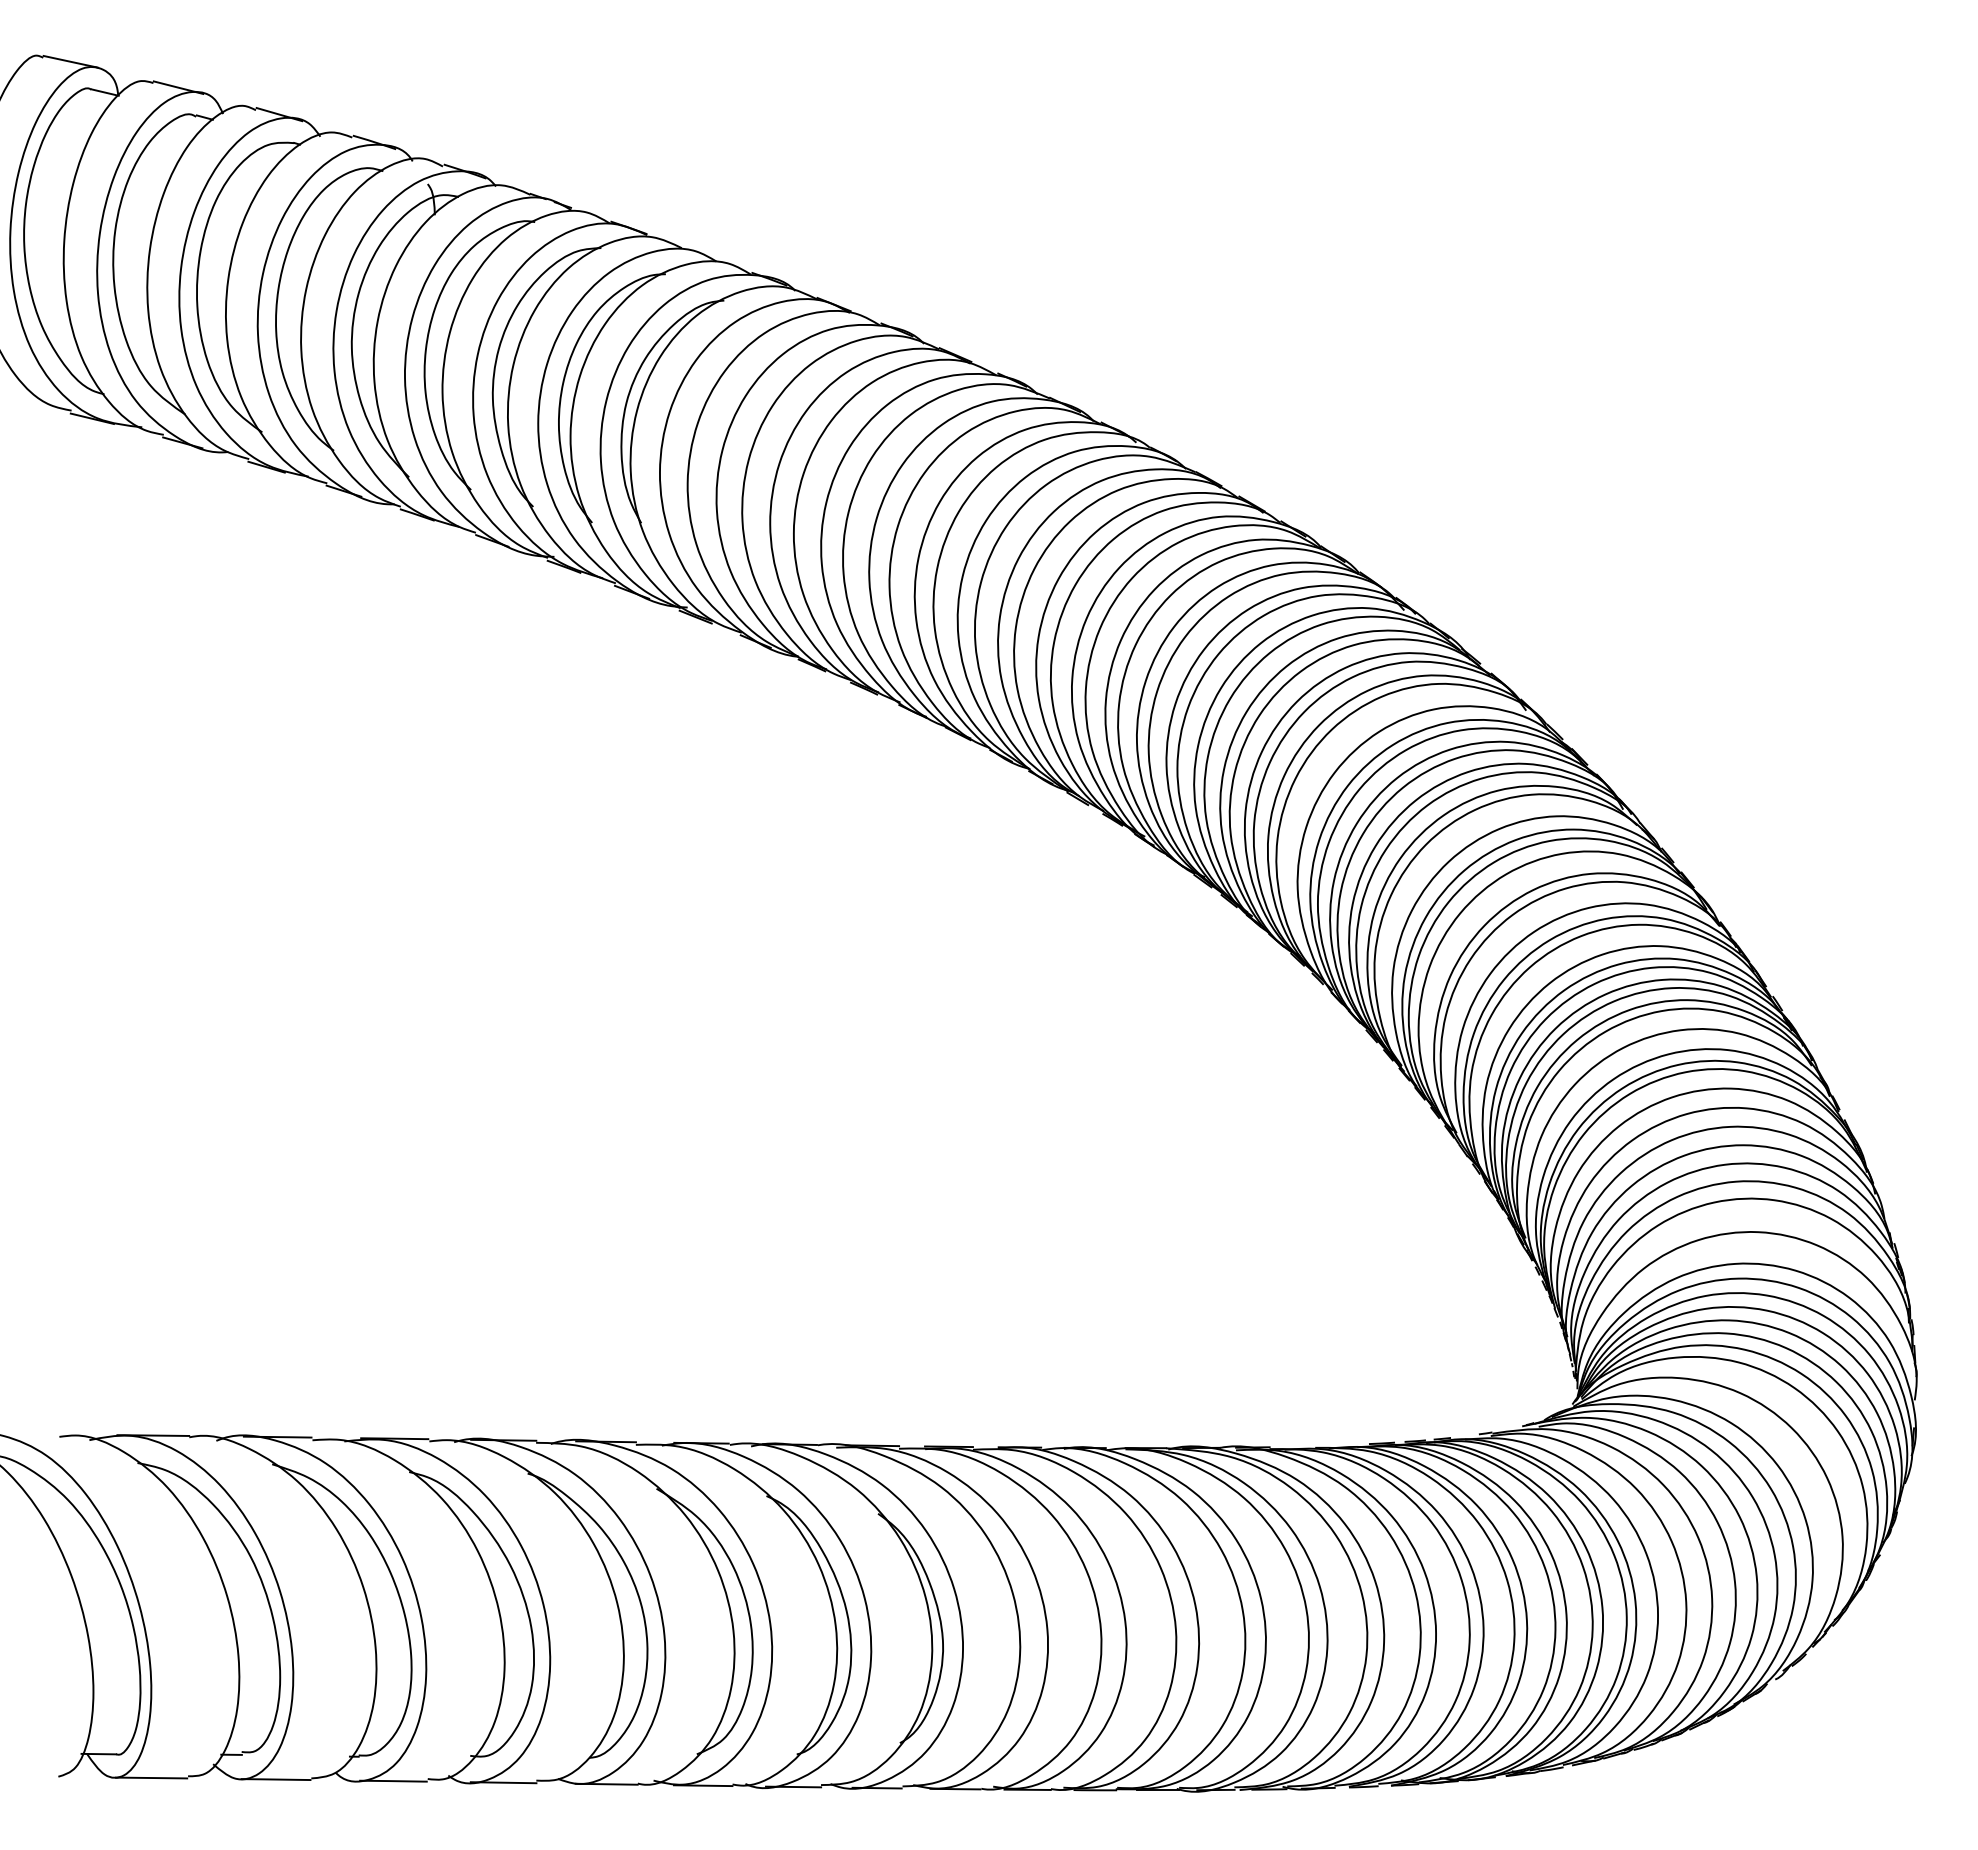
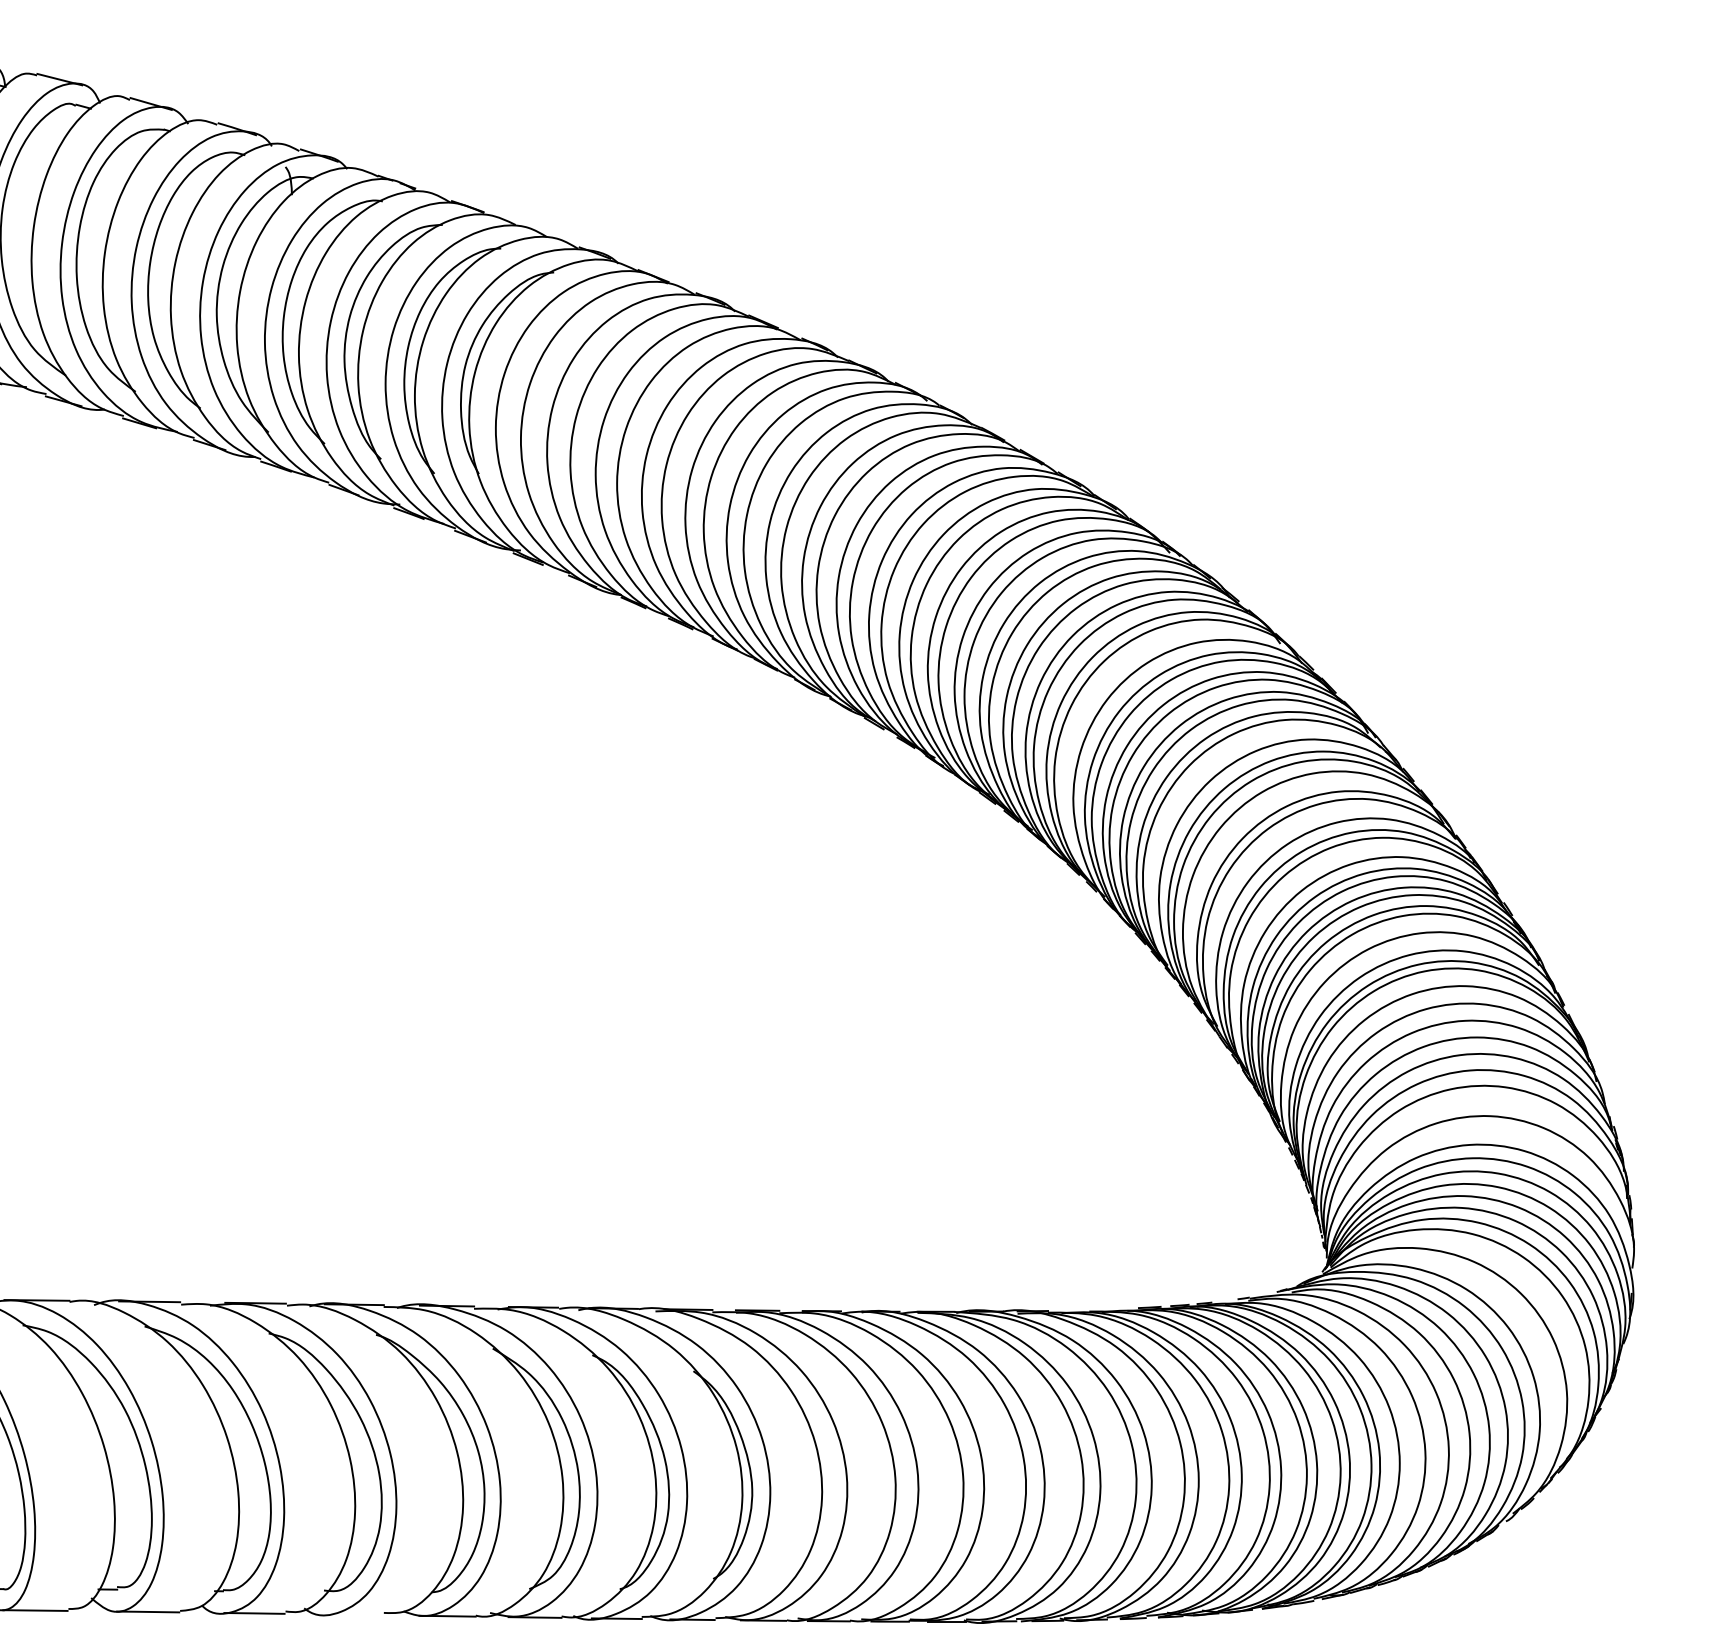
line: (503, 1782) -> (354, 1614), removed

